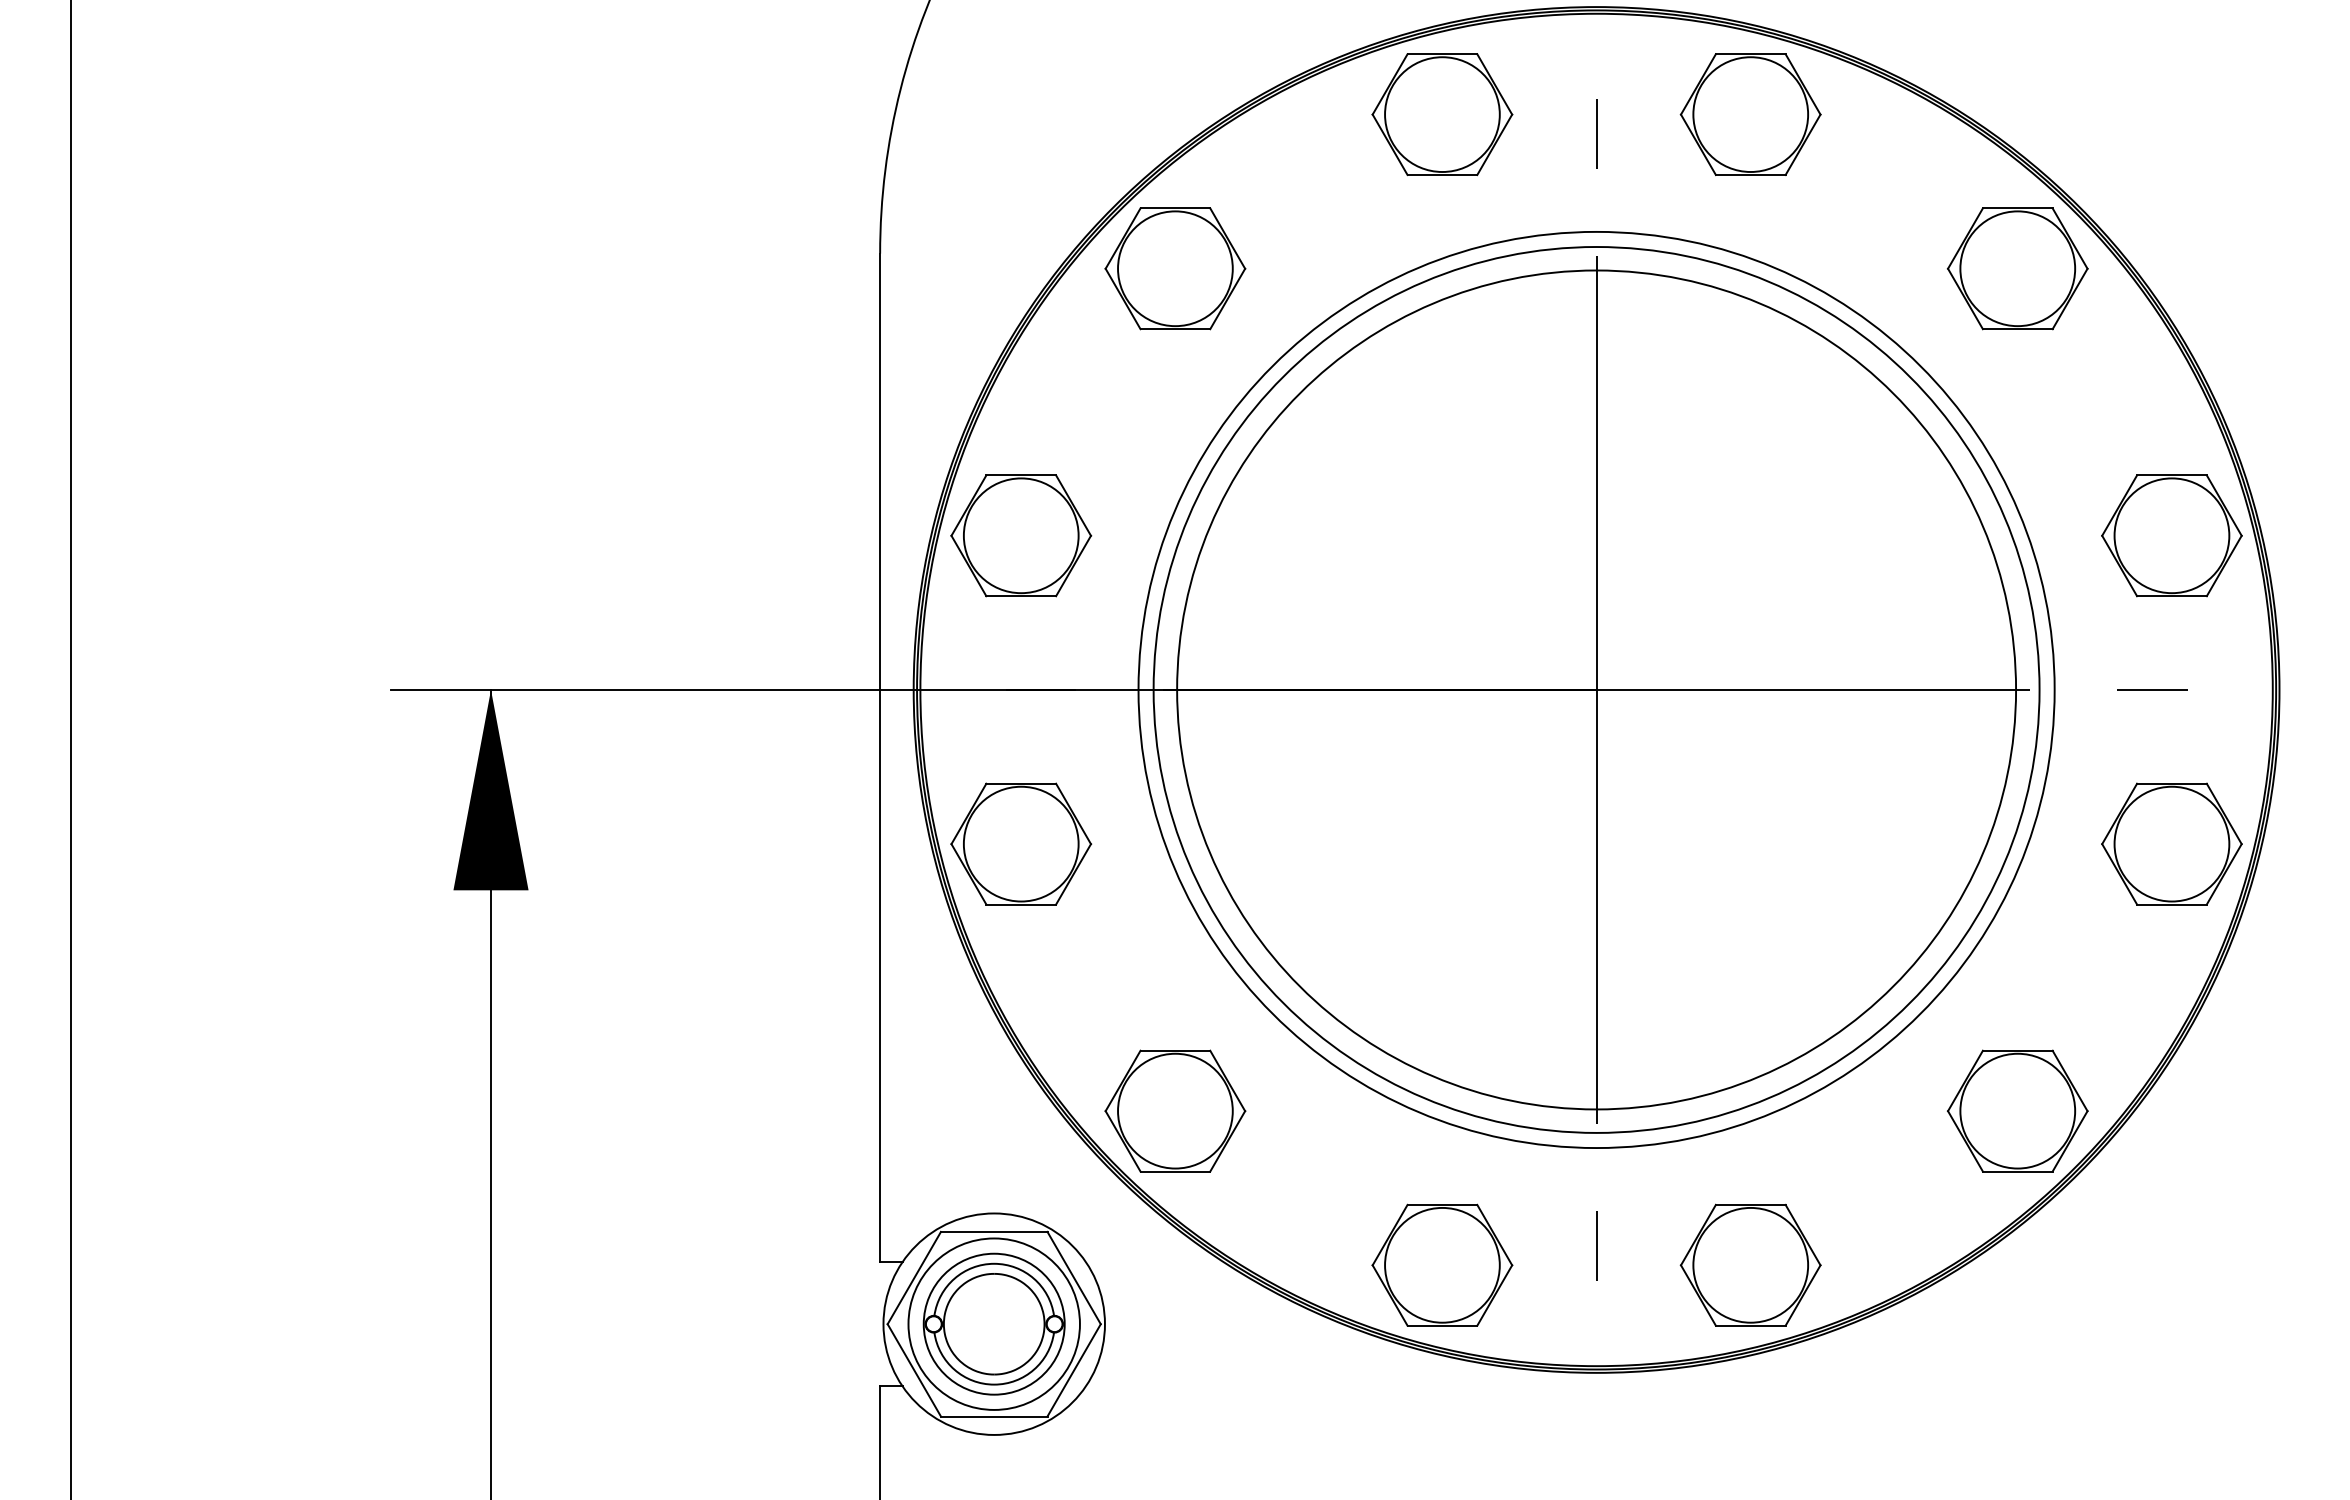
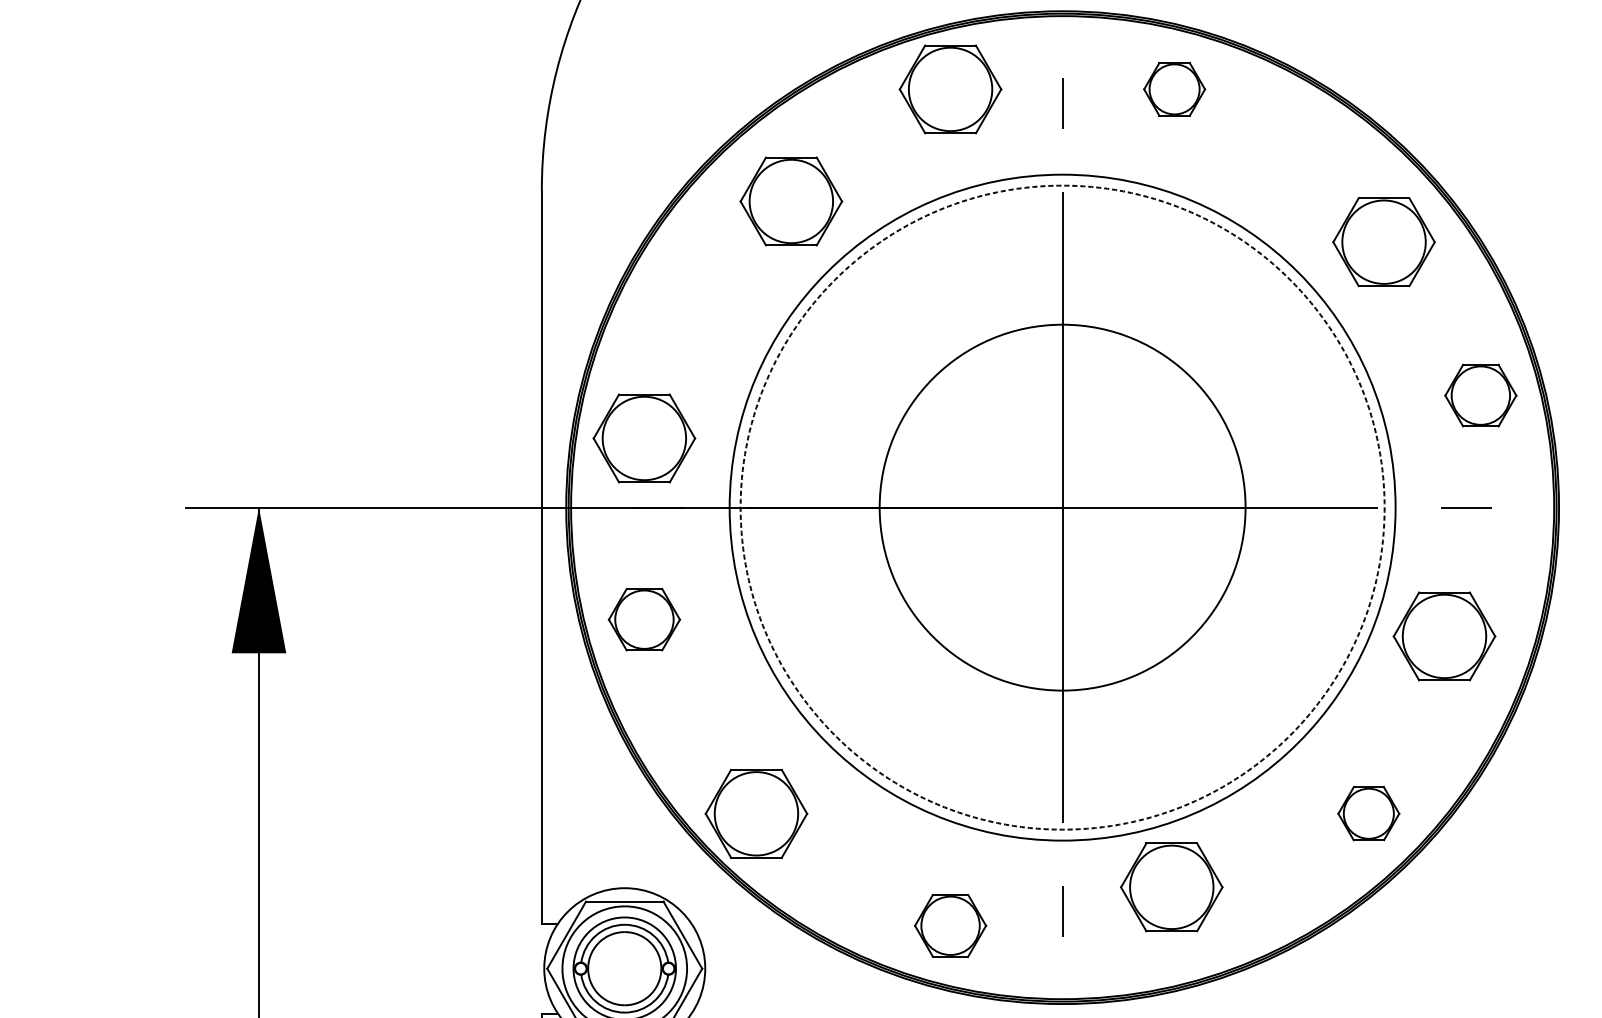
part: (1750, 114) -> (1174, 89), size x0.6
part: (1175, 268) -> (791, 201), moved
part: (2017, 268) -> (1383, 242), moved
part: (1021, 535) -> (644, 438), moved
part: (2171, 535) -> (1480, 395), size x0.7
circle: (1596, 689) -> (1062, 507), size x0.6
circle: (1596, 689) -> (1062, 507), solid -> dashed
part: (1021, 843) -> (644, 619), size x0.7
part: (2171, 843) -> (1444, 635), moved
part: (2017, 1110) -> (1368, 813), size x0.6
part: (1442, 1264) -> (950, 925), size x0.7
part: (1750, 1264) -> (1171, 886), moved

